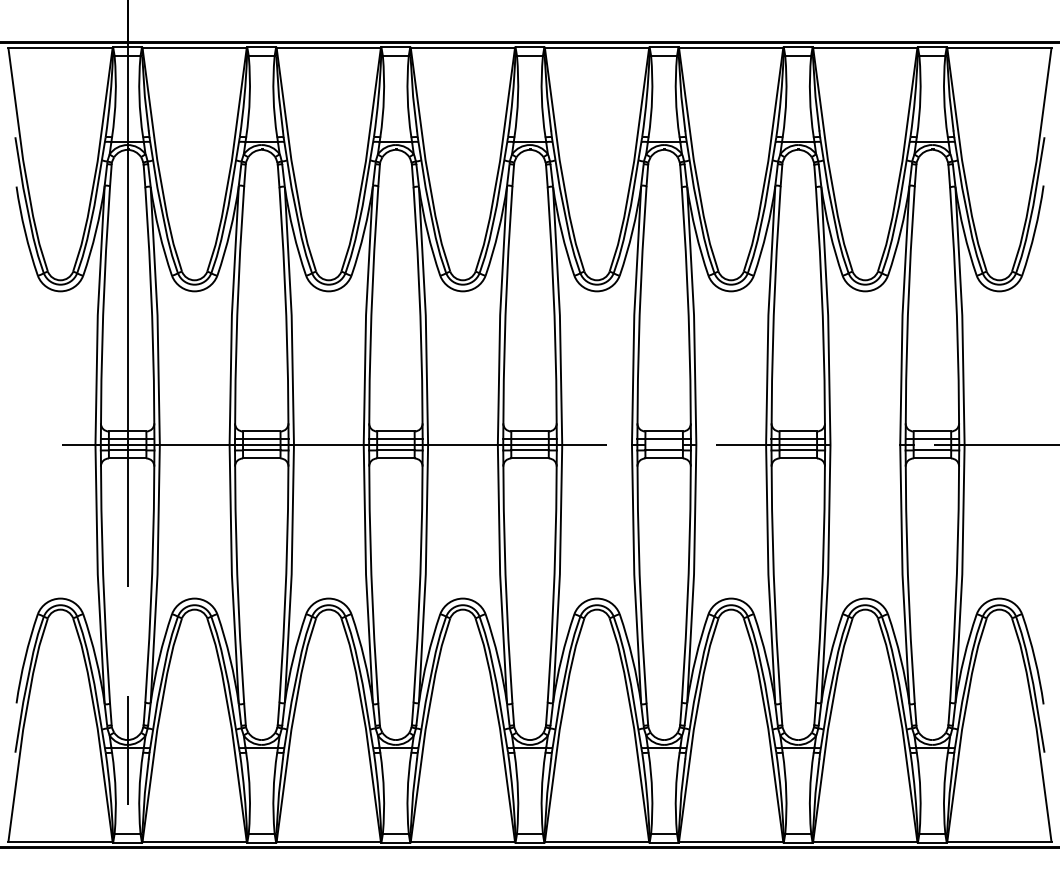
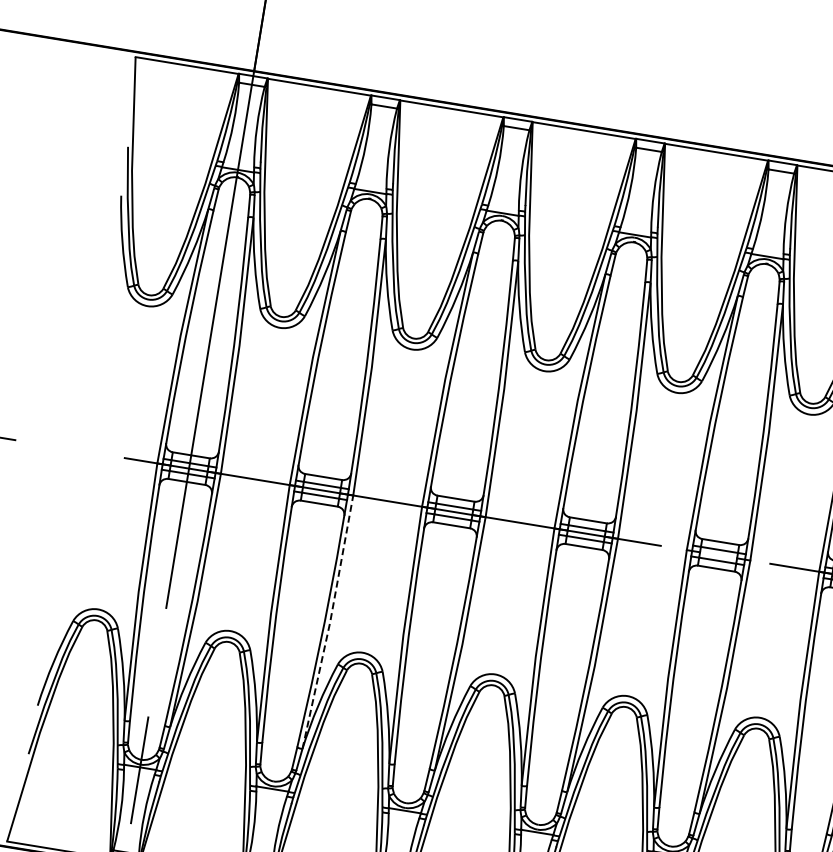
line: (291, 574) -> (329, 622), solid -> dashed

